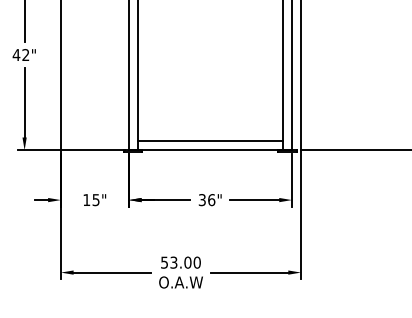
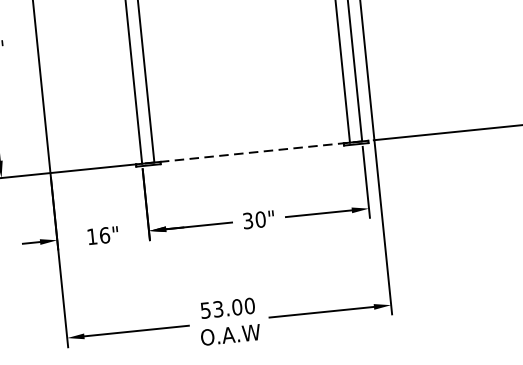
line: (209, 141) -> (249, 140), removed
line: (210, 150) -> (252, 152), solid -> dashed
text: (211, 199) -> (260, 218), 36" -> 30"
text: (95, 200) -> (104, 236), 15" -> 16"

